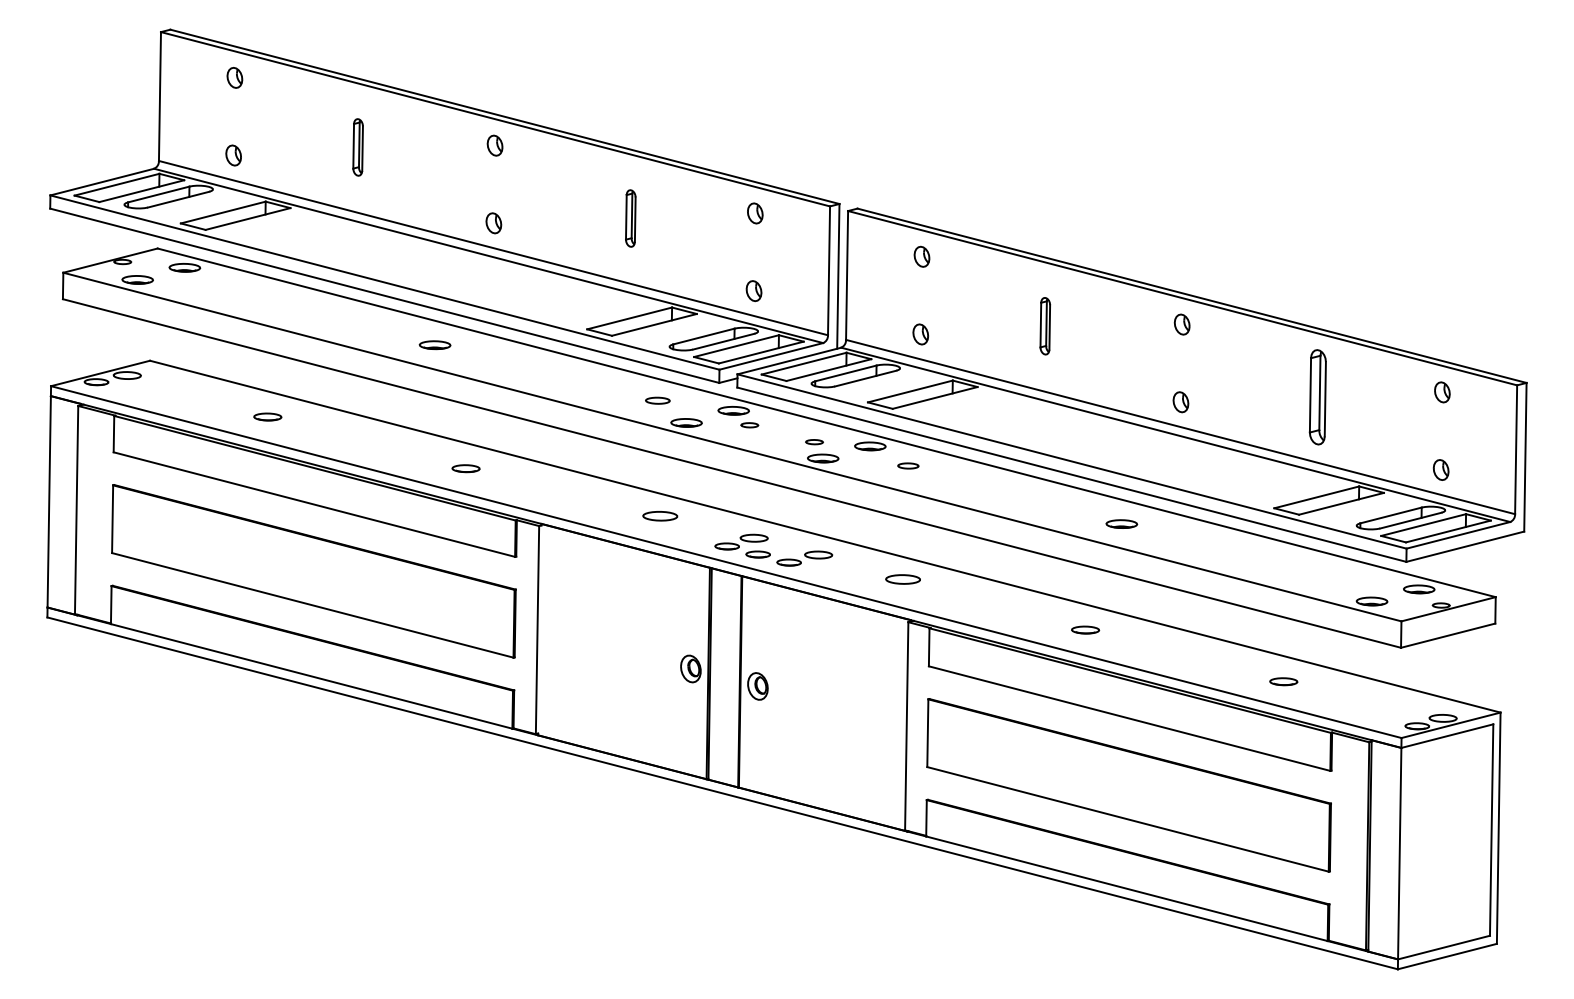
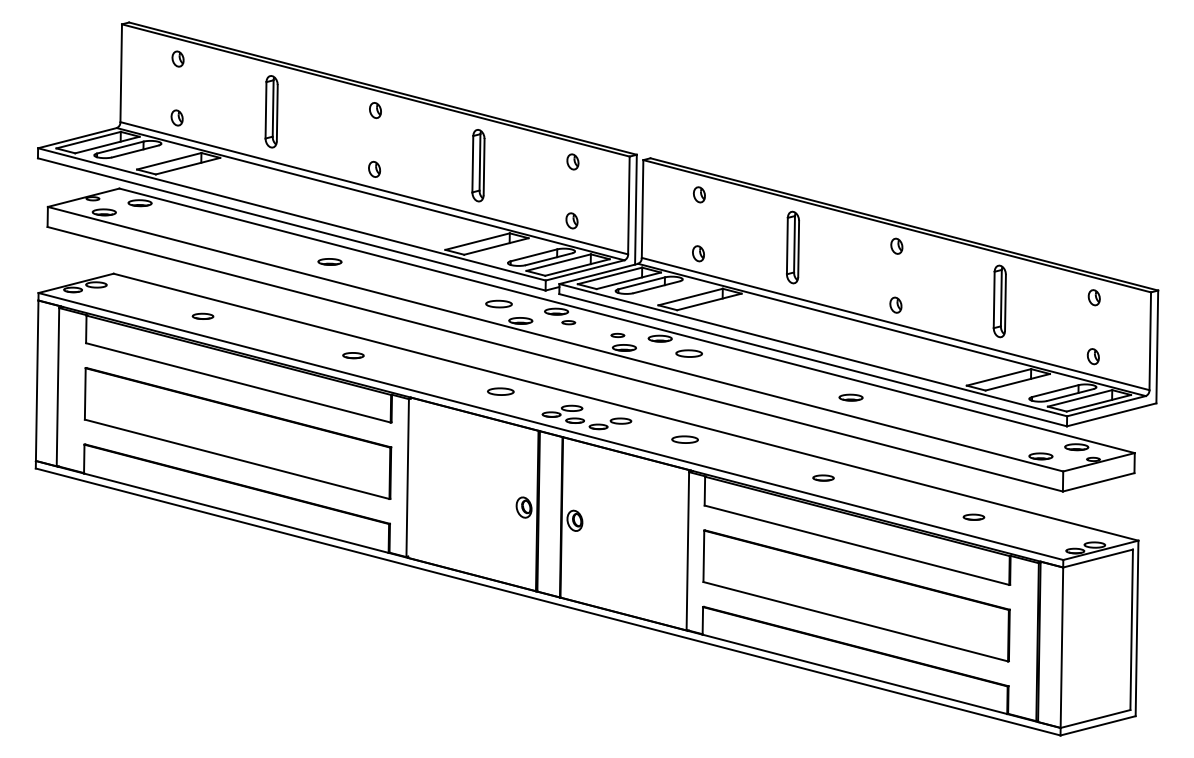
part: (358, 146) -> (271, 111), size x1.67
part: (630, 218) -> (478, 165), size x1.67
part: (1044, 326) -> (792, 247), size x1.67
part: (657, 399) -> (498, 303), size x1.43
part: (907, 465) -> (688, 353), size x1.67

